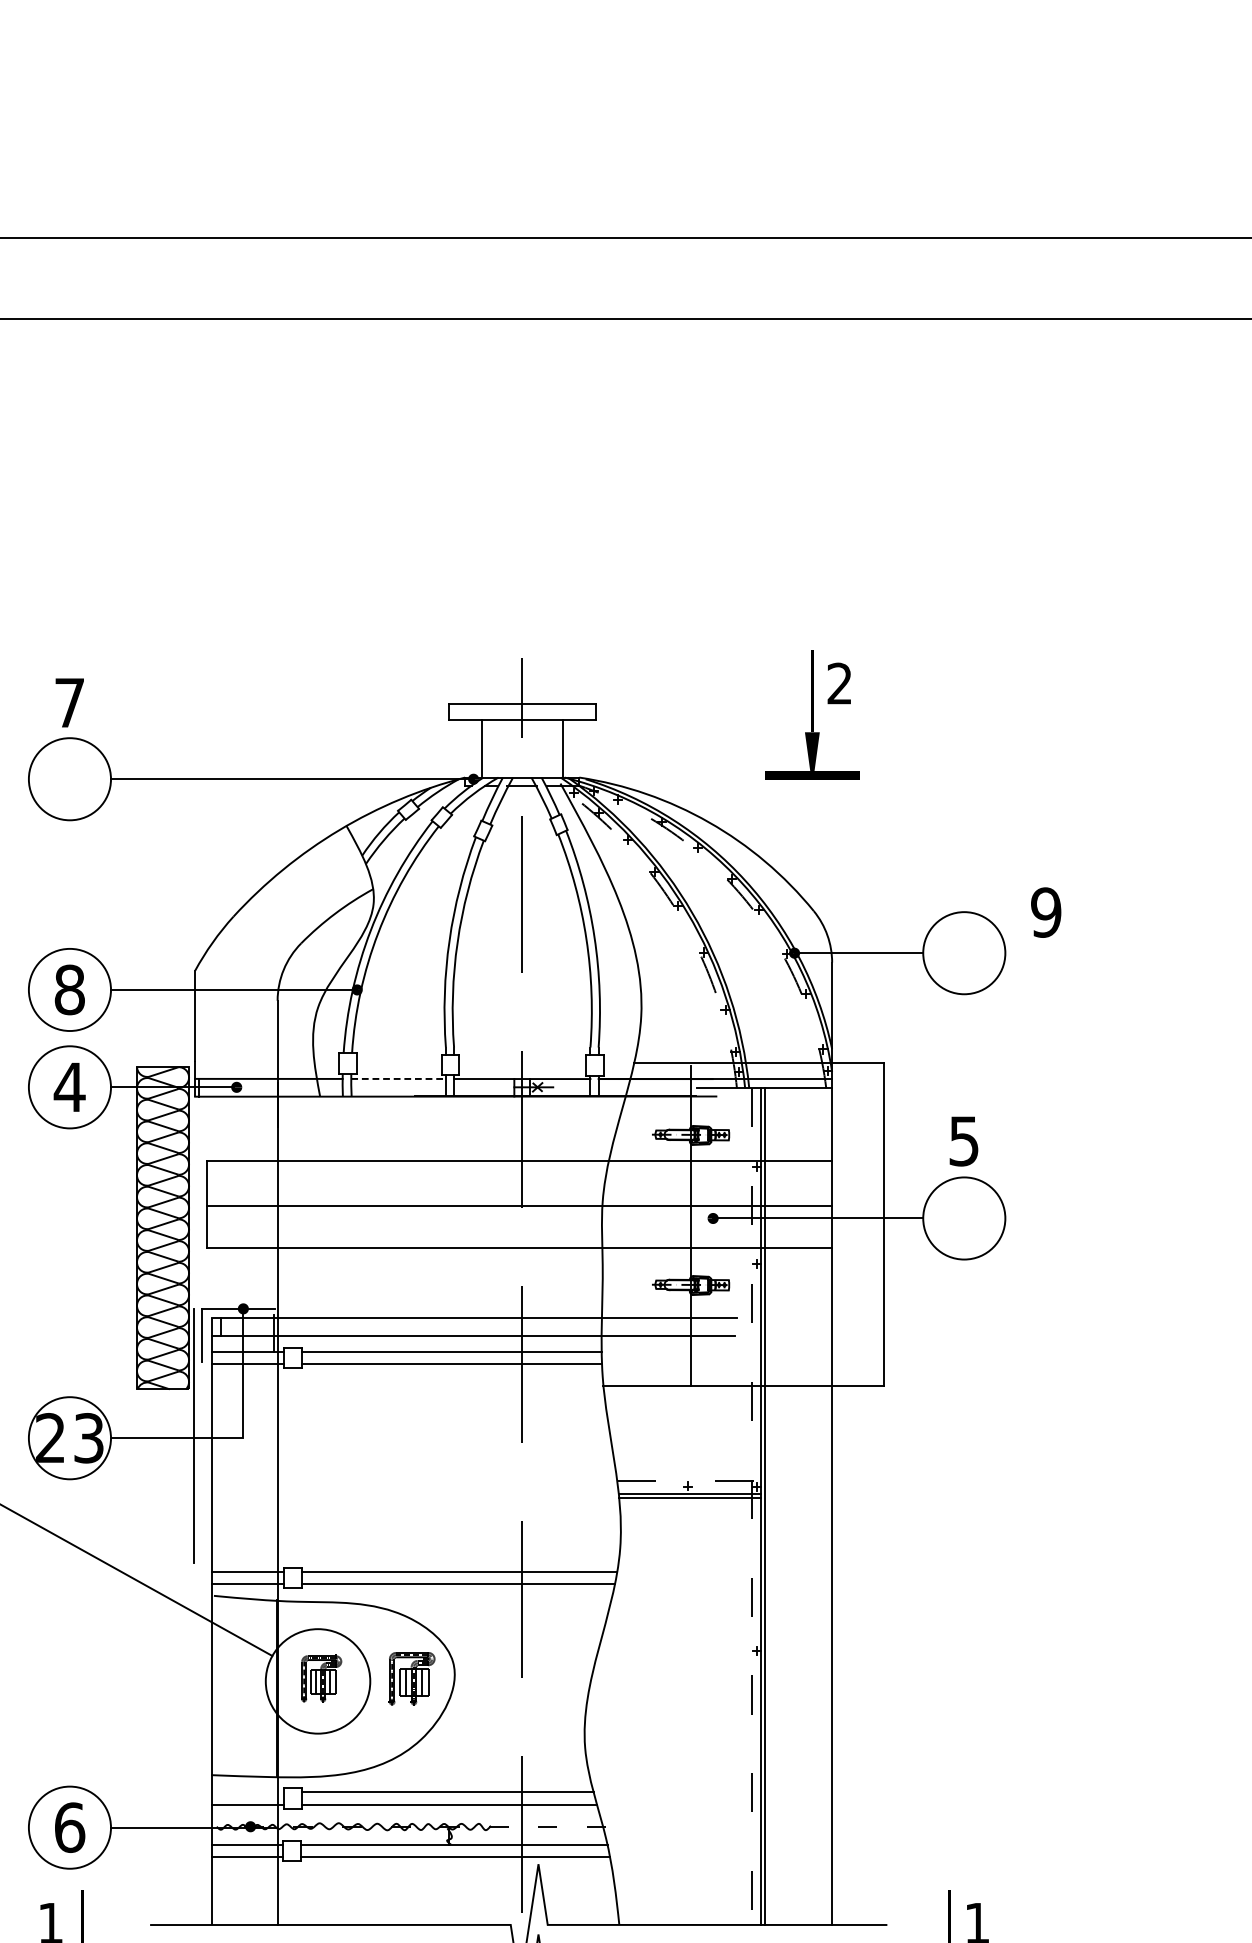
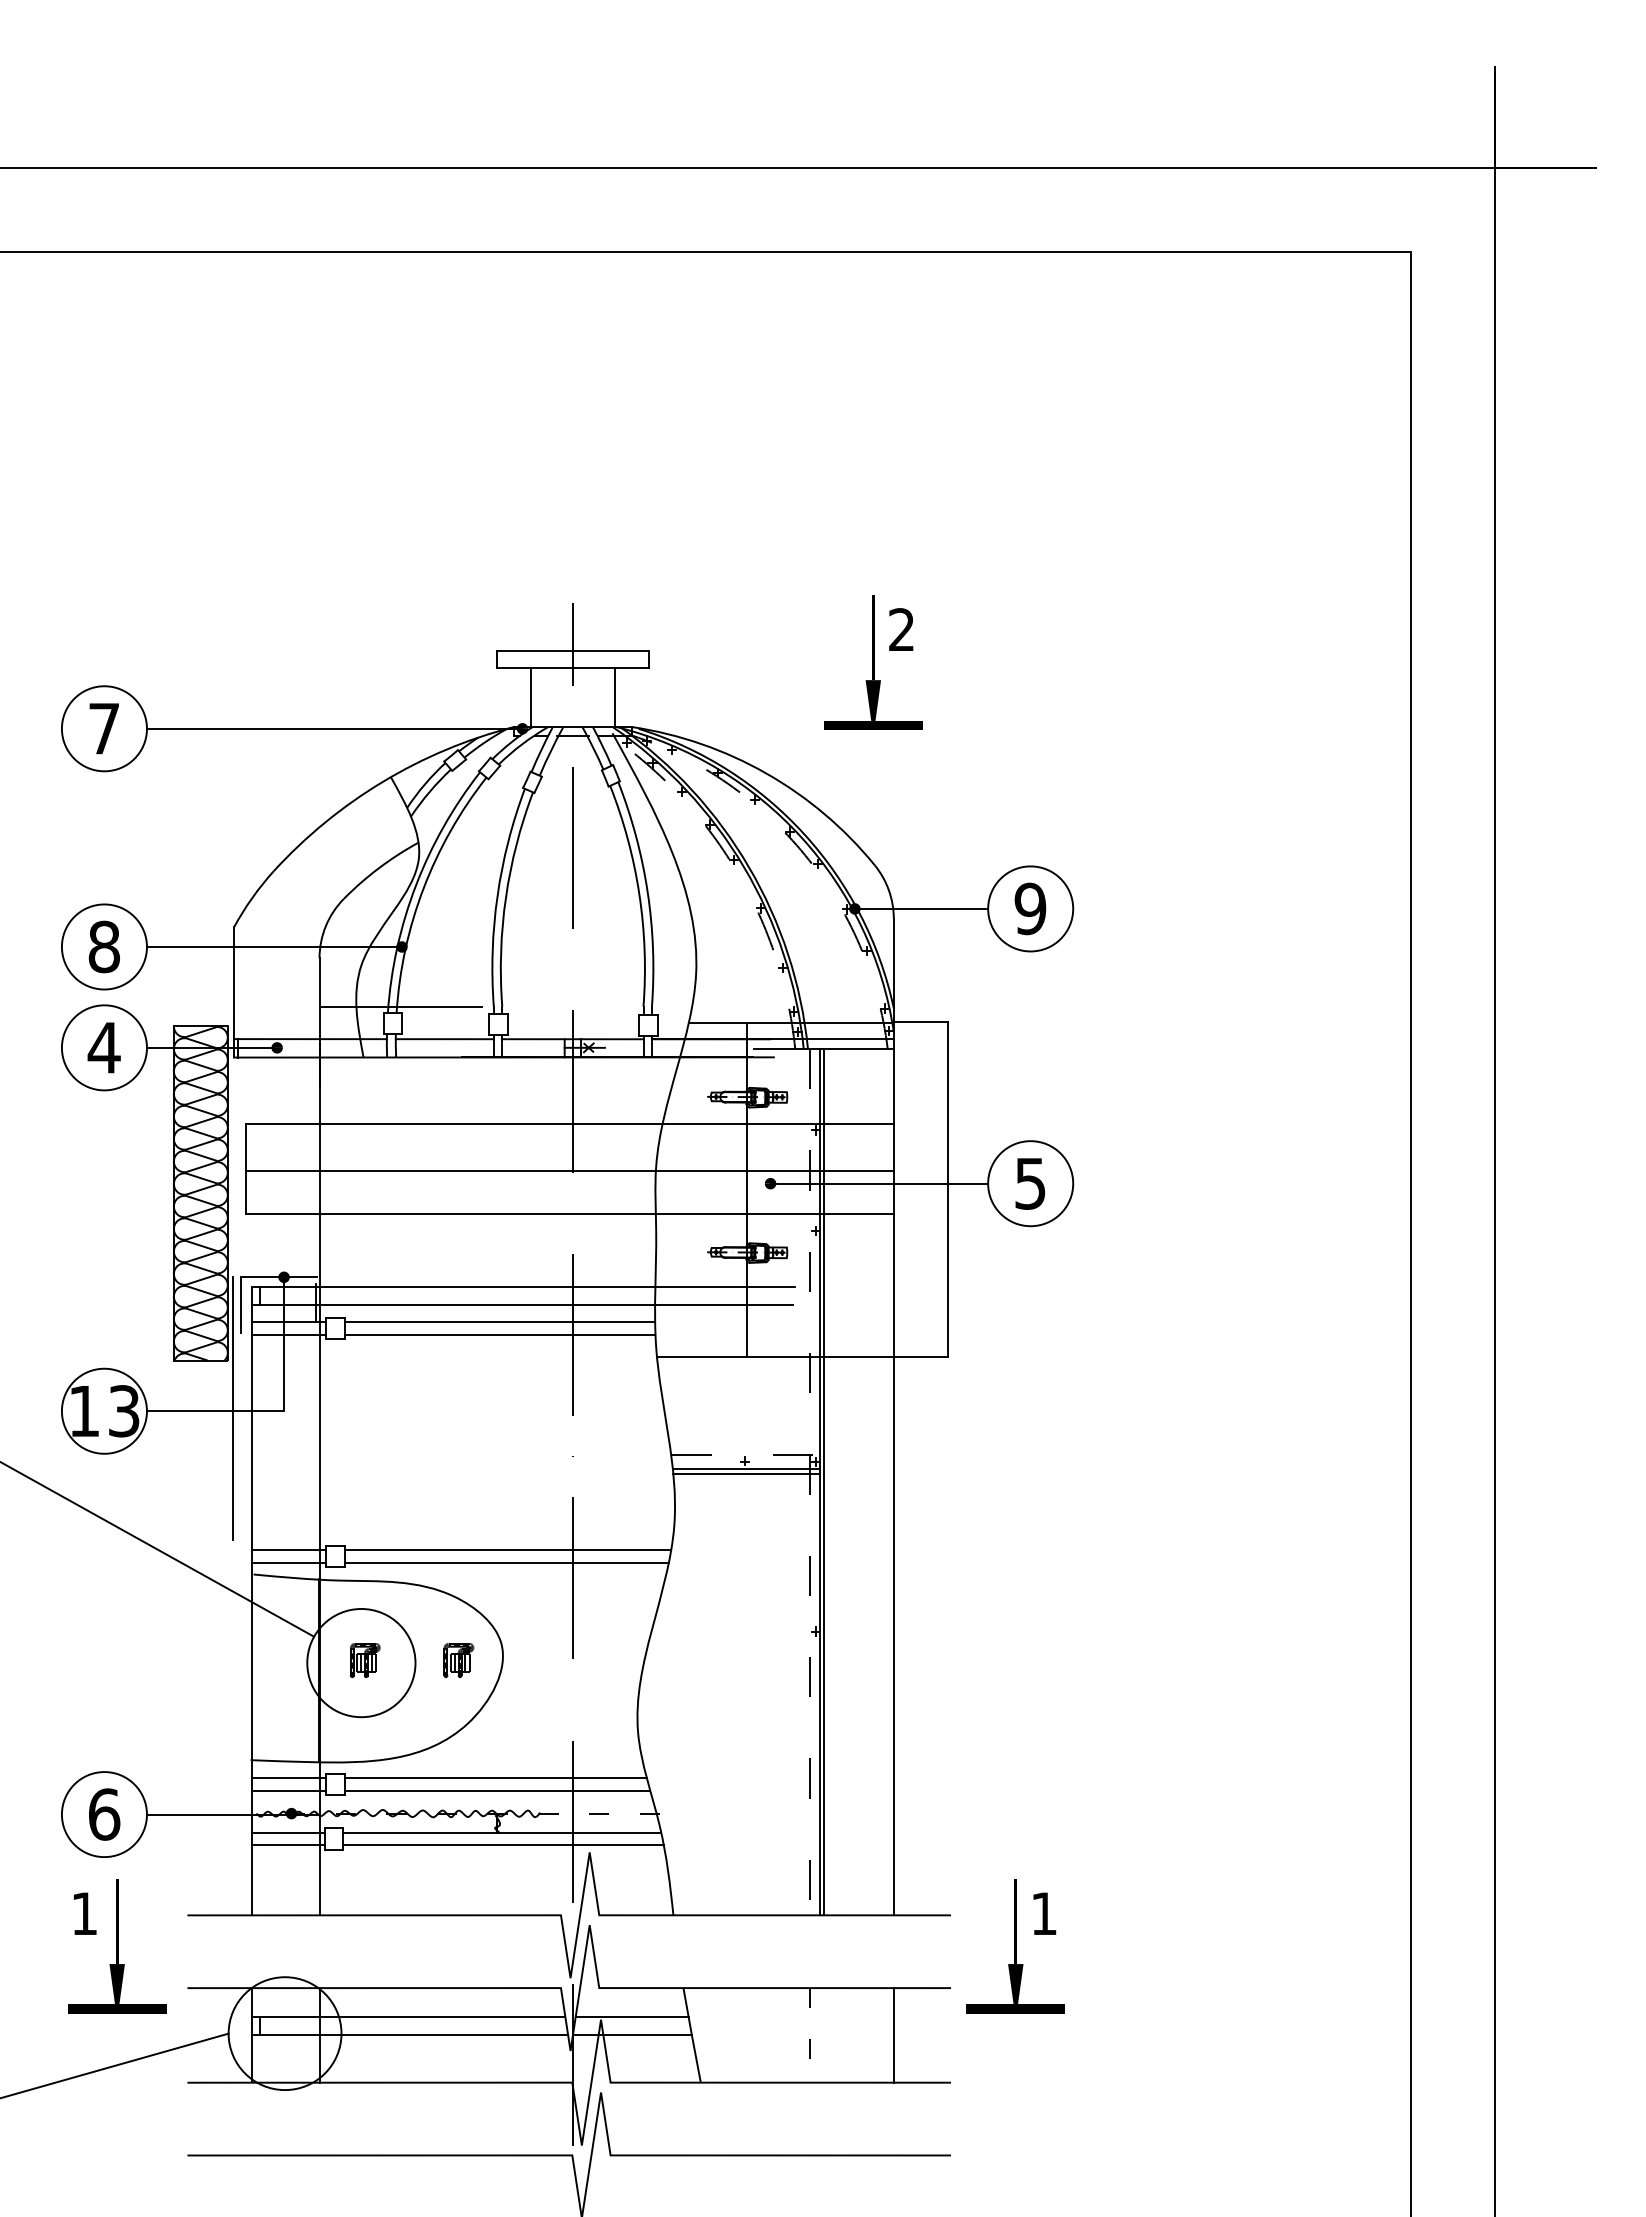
text: (69, 702) -> (103, 728), moved
text: (1046, 912) -> (1030, 908), moved
line: (355, 1047) -> (400, 1006), added
line: (399, 1079) -> (445, 1039), dashed -> solid
text: (964, 1141) -> (1030, 1183), moved
text: (49, 1437) -> (83, 1410), 23 -> 13
part: (322, 1678) -> (365, 1660), size x0.71
part: (411, 1678) -> (458, 1660), size x0.62
line: (247, 1791) -> (288, 1777), added

